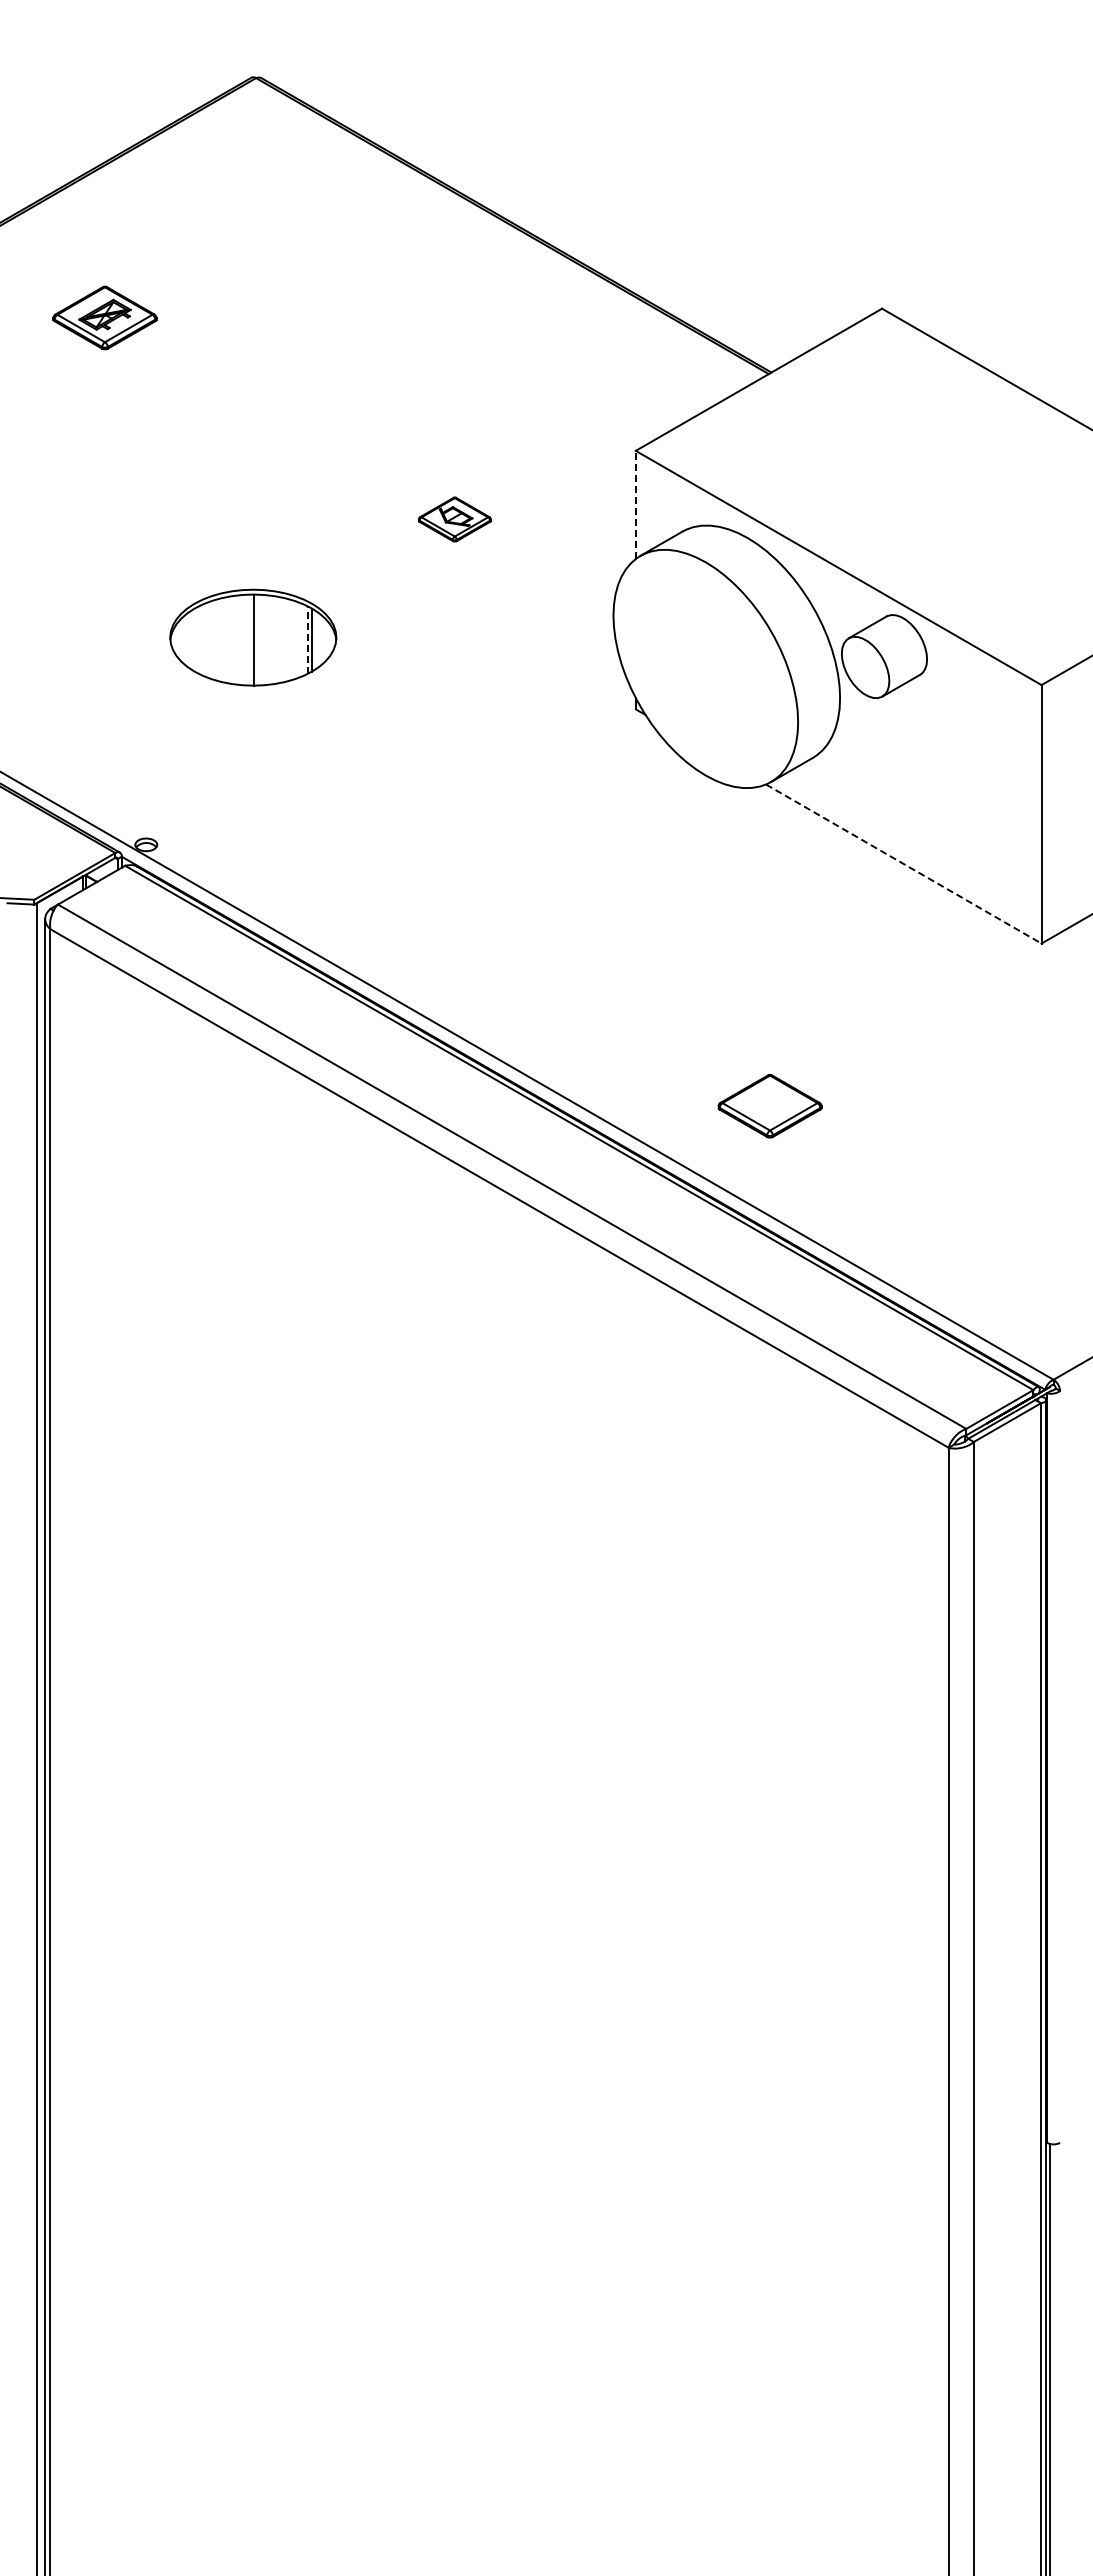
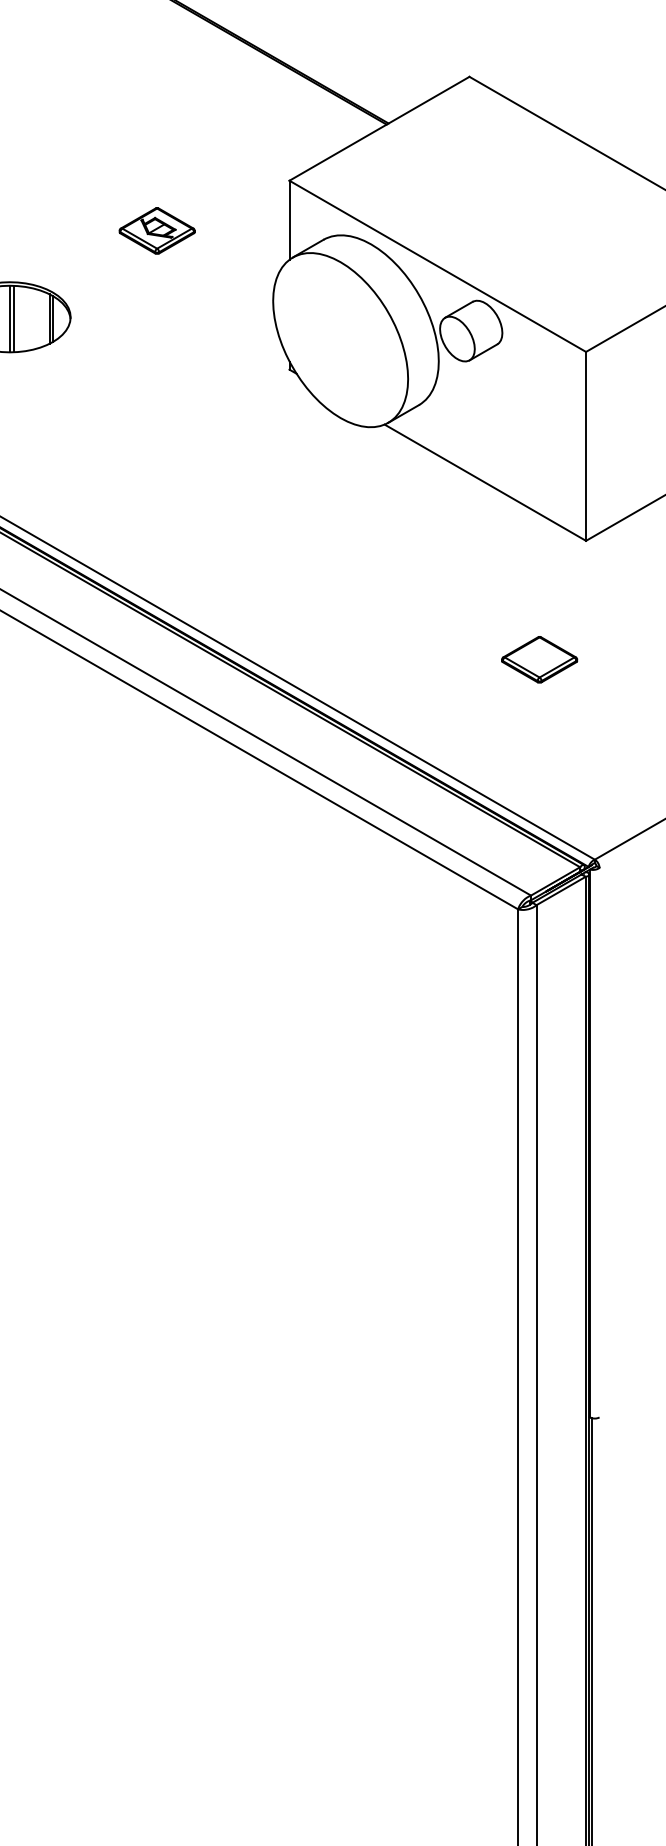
line: (635, 504) -> (289, 219), dashed -> solid
part: (454, 519) -> (156, 230), size x1.43
line: (258, 639) -> (13, 318), added
line: (307, 640) -> (49, 319), dashed -> solid
line: (904, 864) -> (485, 483), dashed -> solid
part: (769, 1106) -> (539, 659), moved

